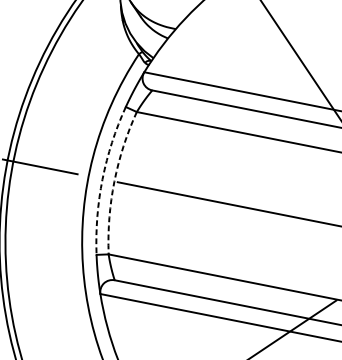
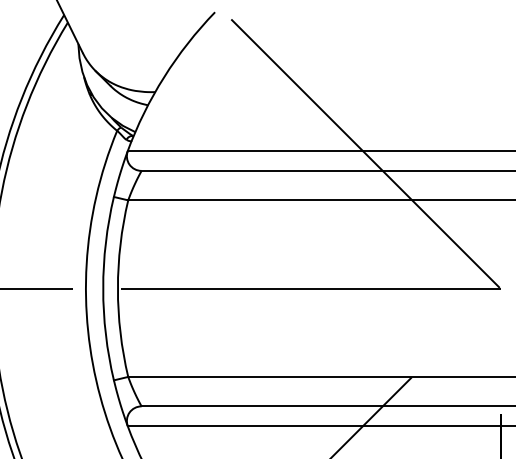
arc: (102, 179) -> (103, 288), dashed -> solid
arc: (114, 181) -> (117, 288), dashed -> solid

